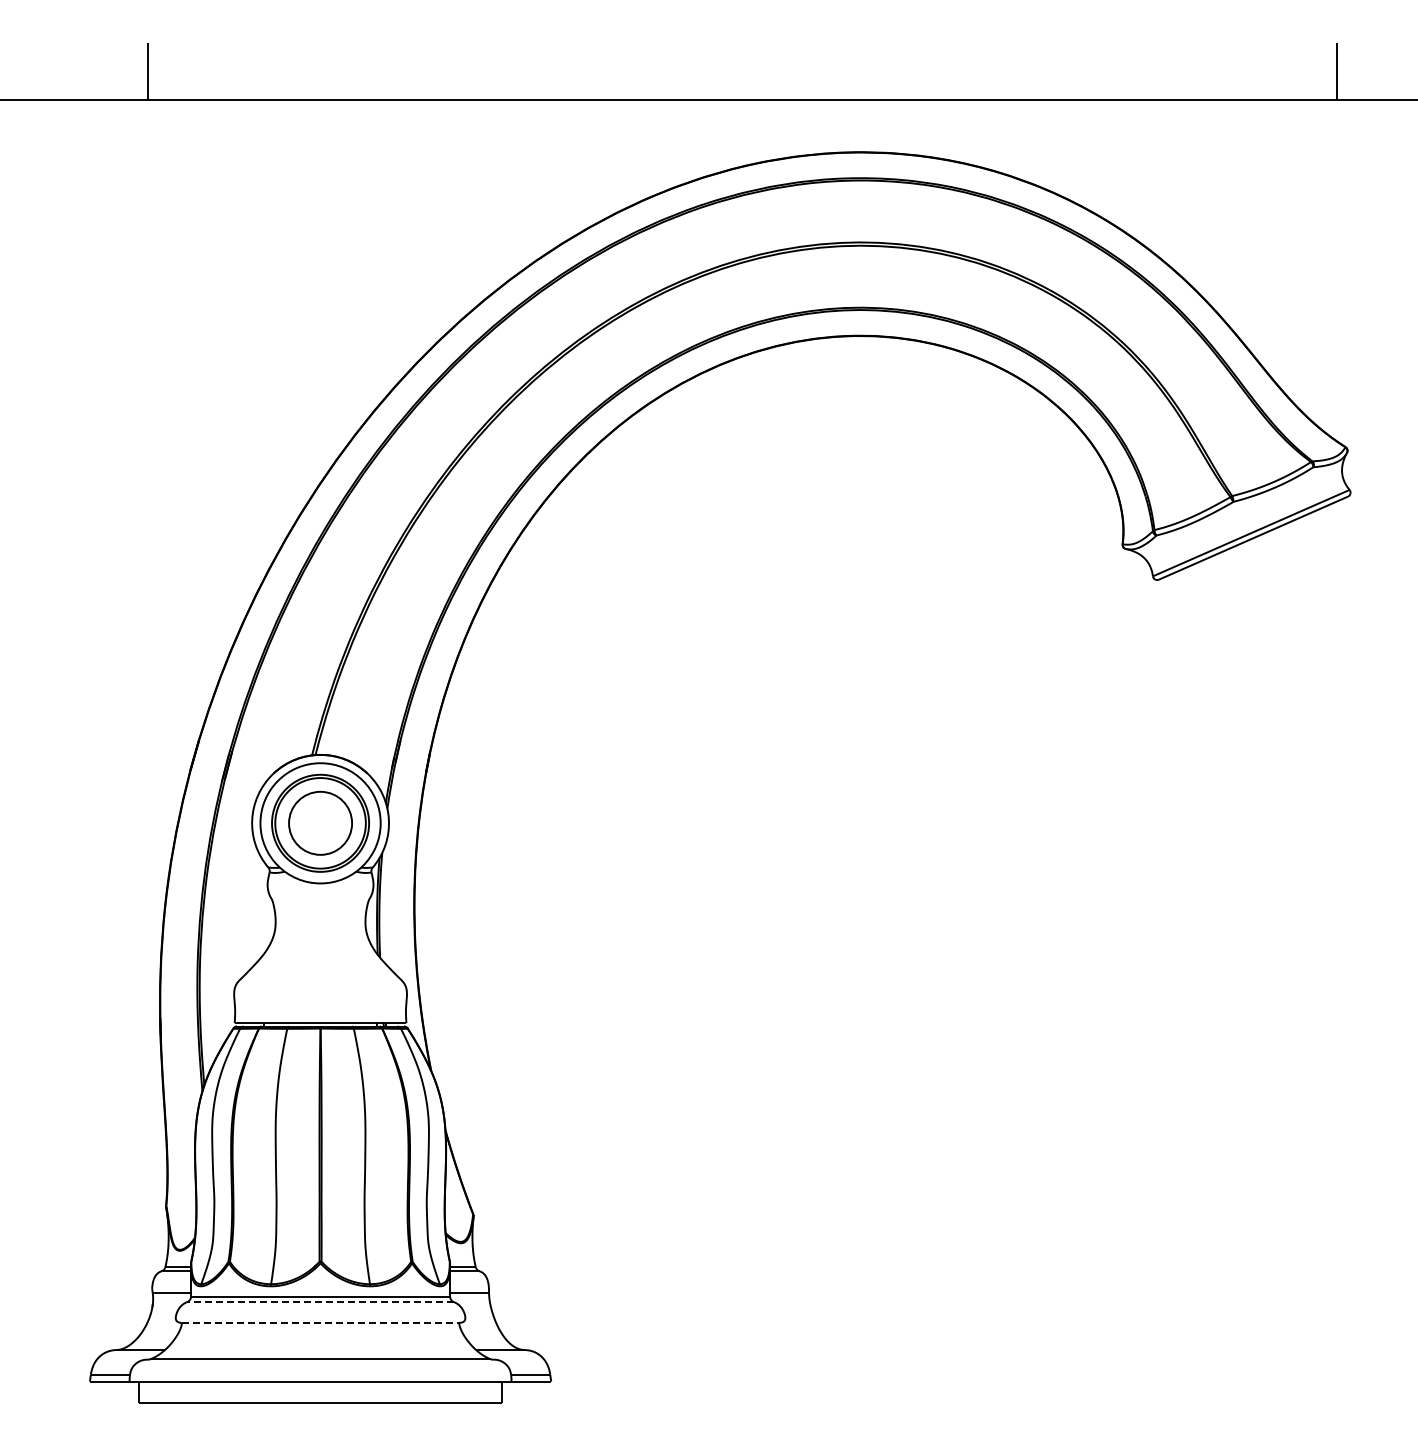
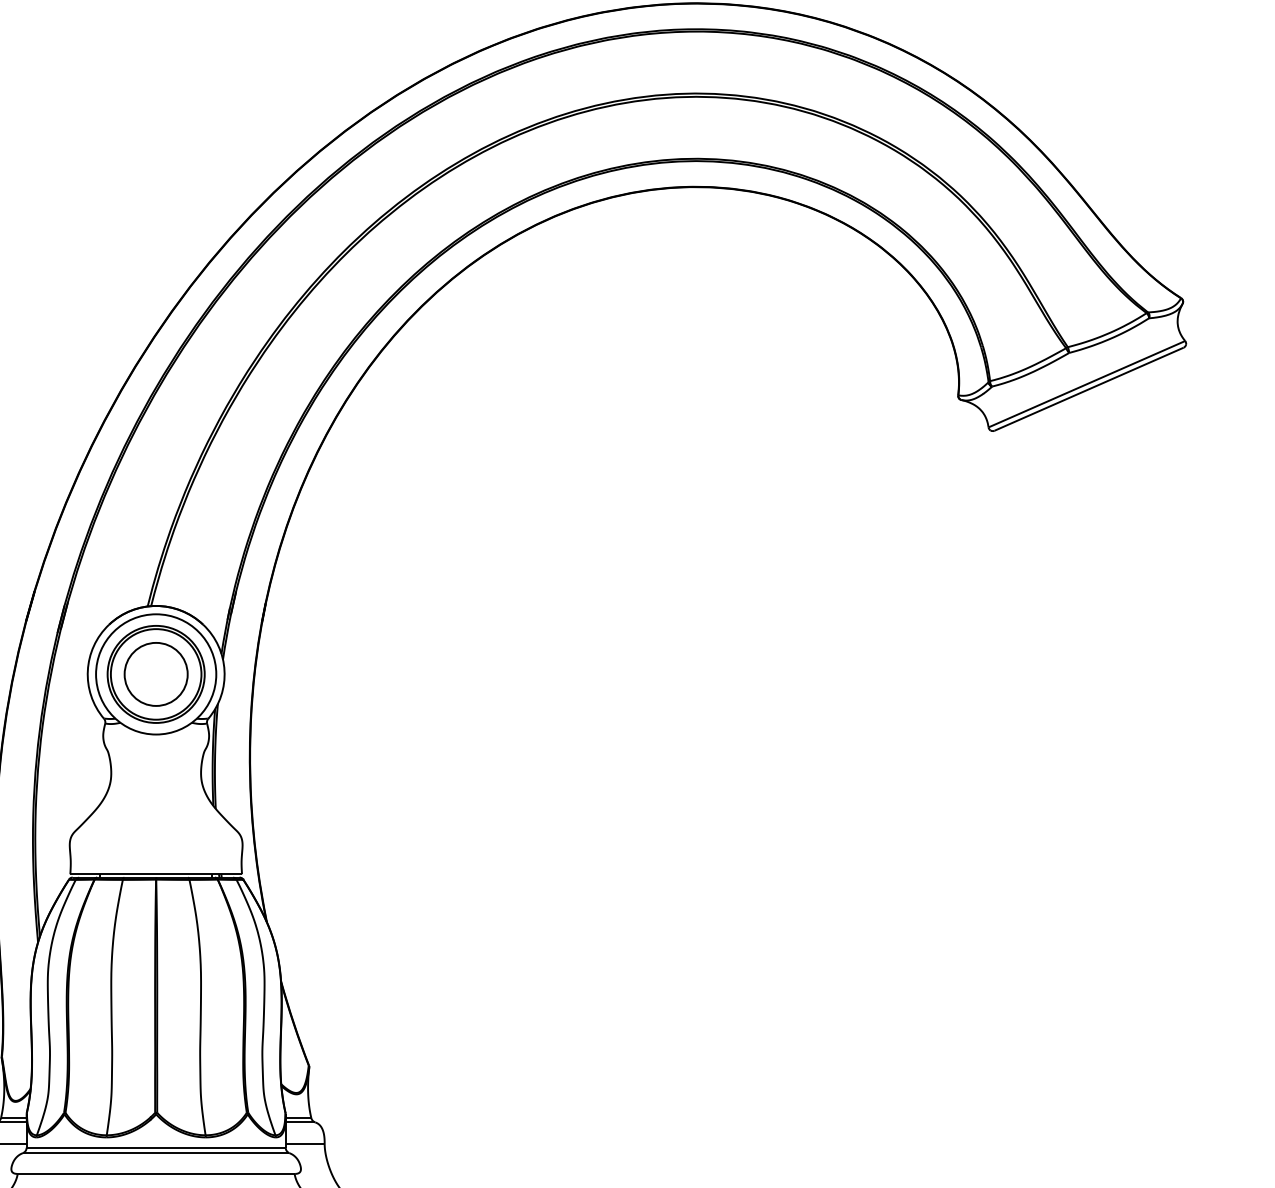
line: (320, 1301) -> (156, 1152), dashed -> solid
line: (320, 1322) -> (156, 1173), dashed -> solid

